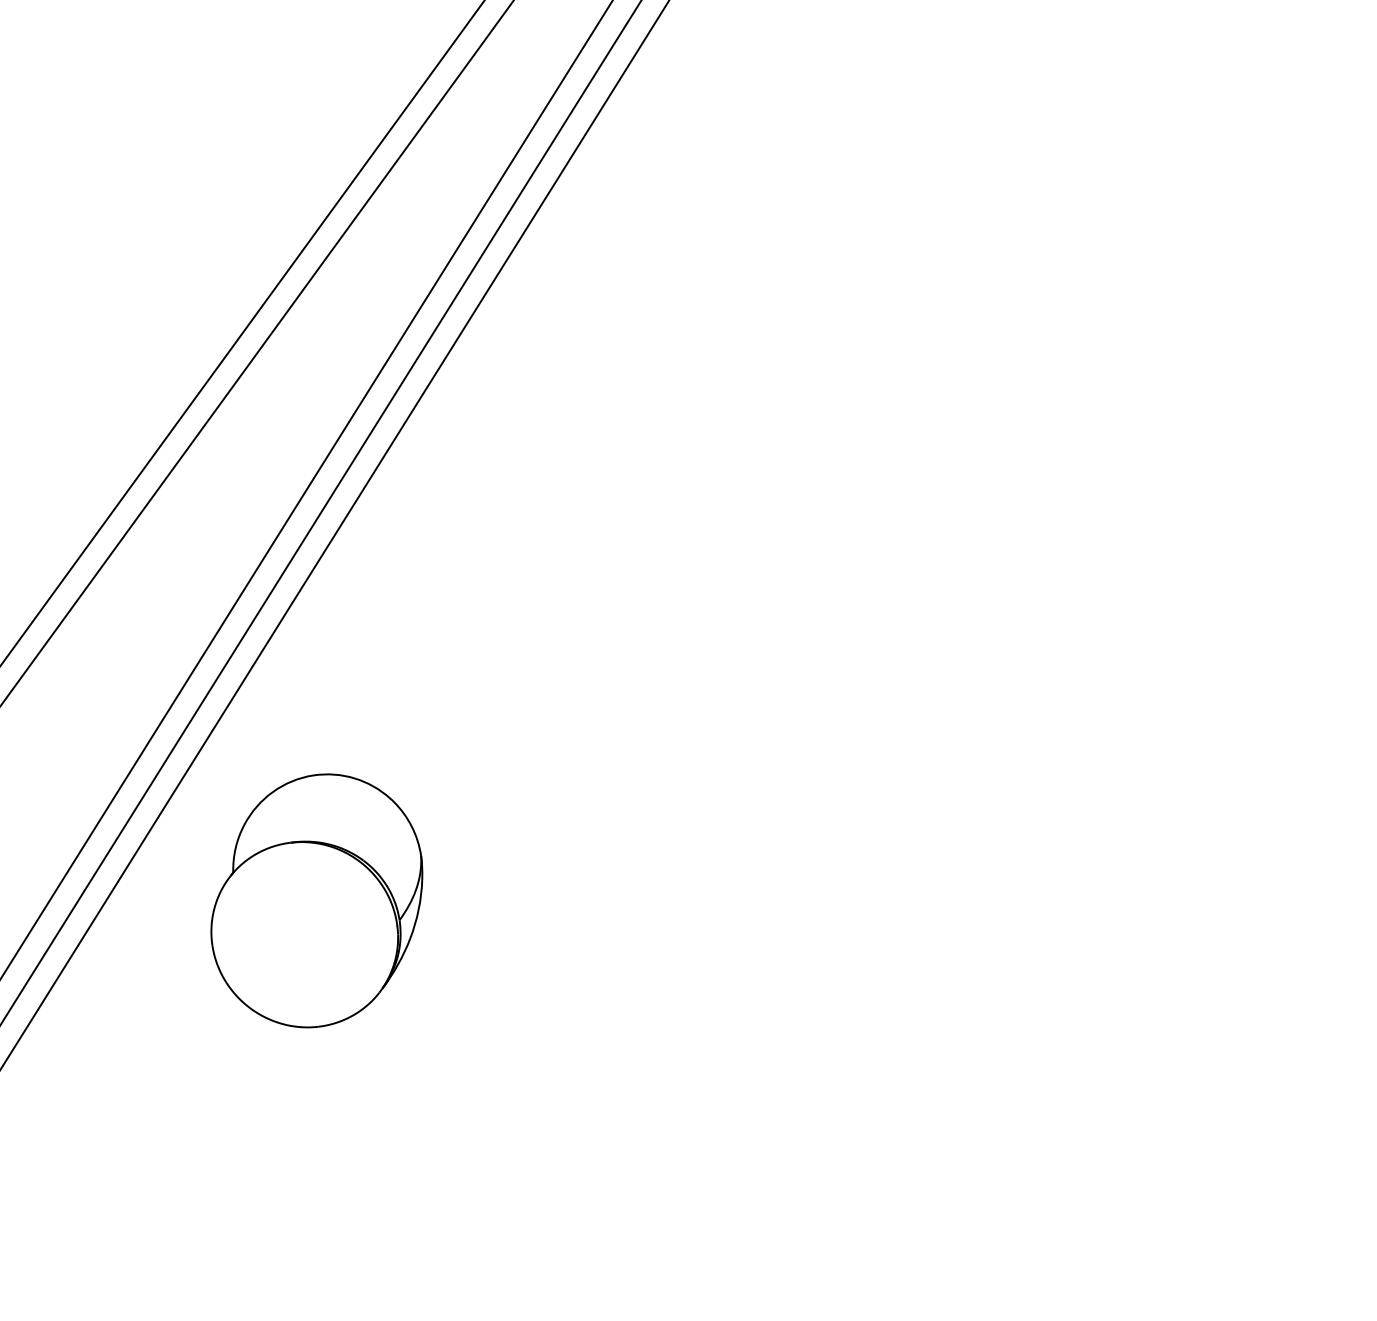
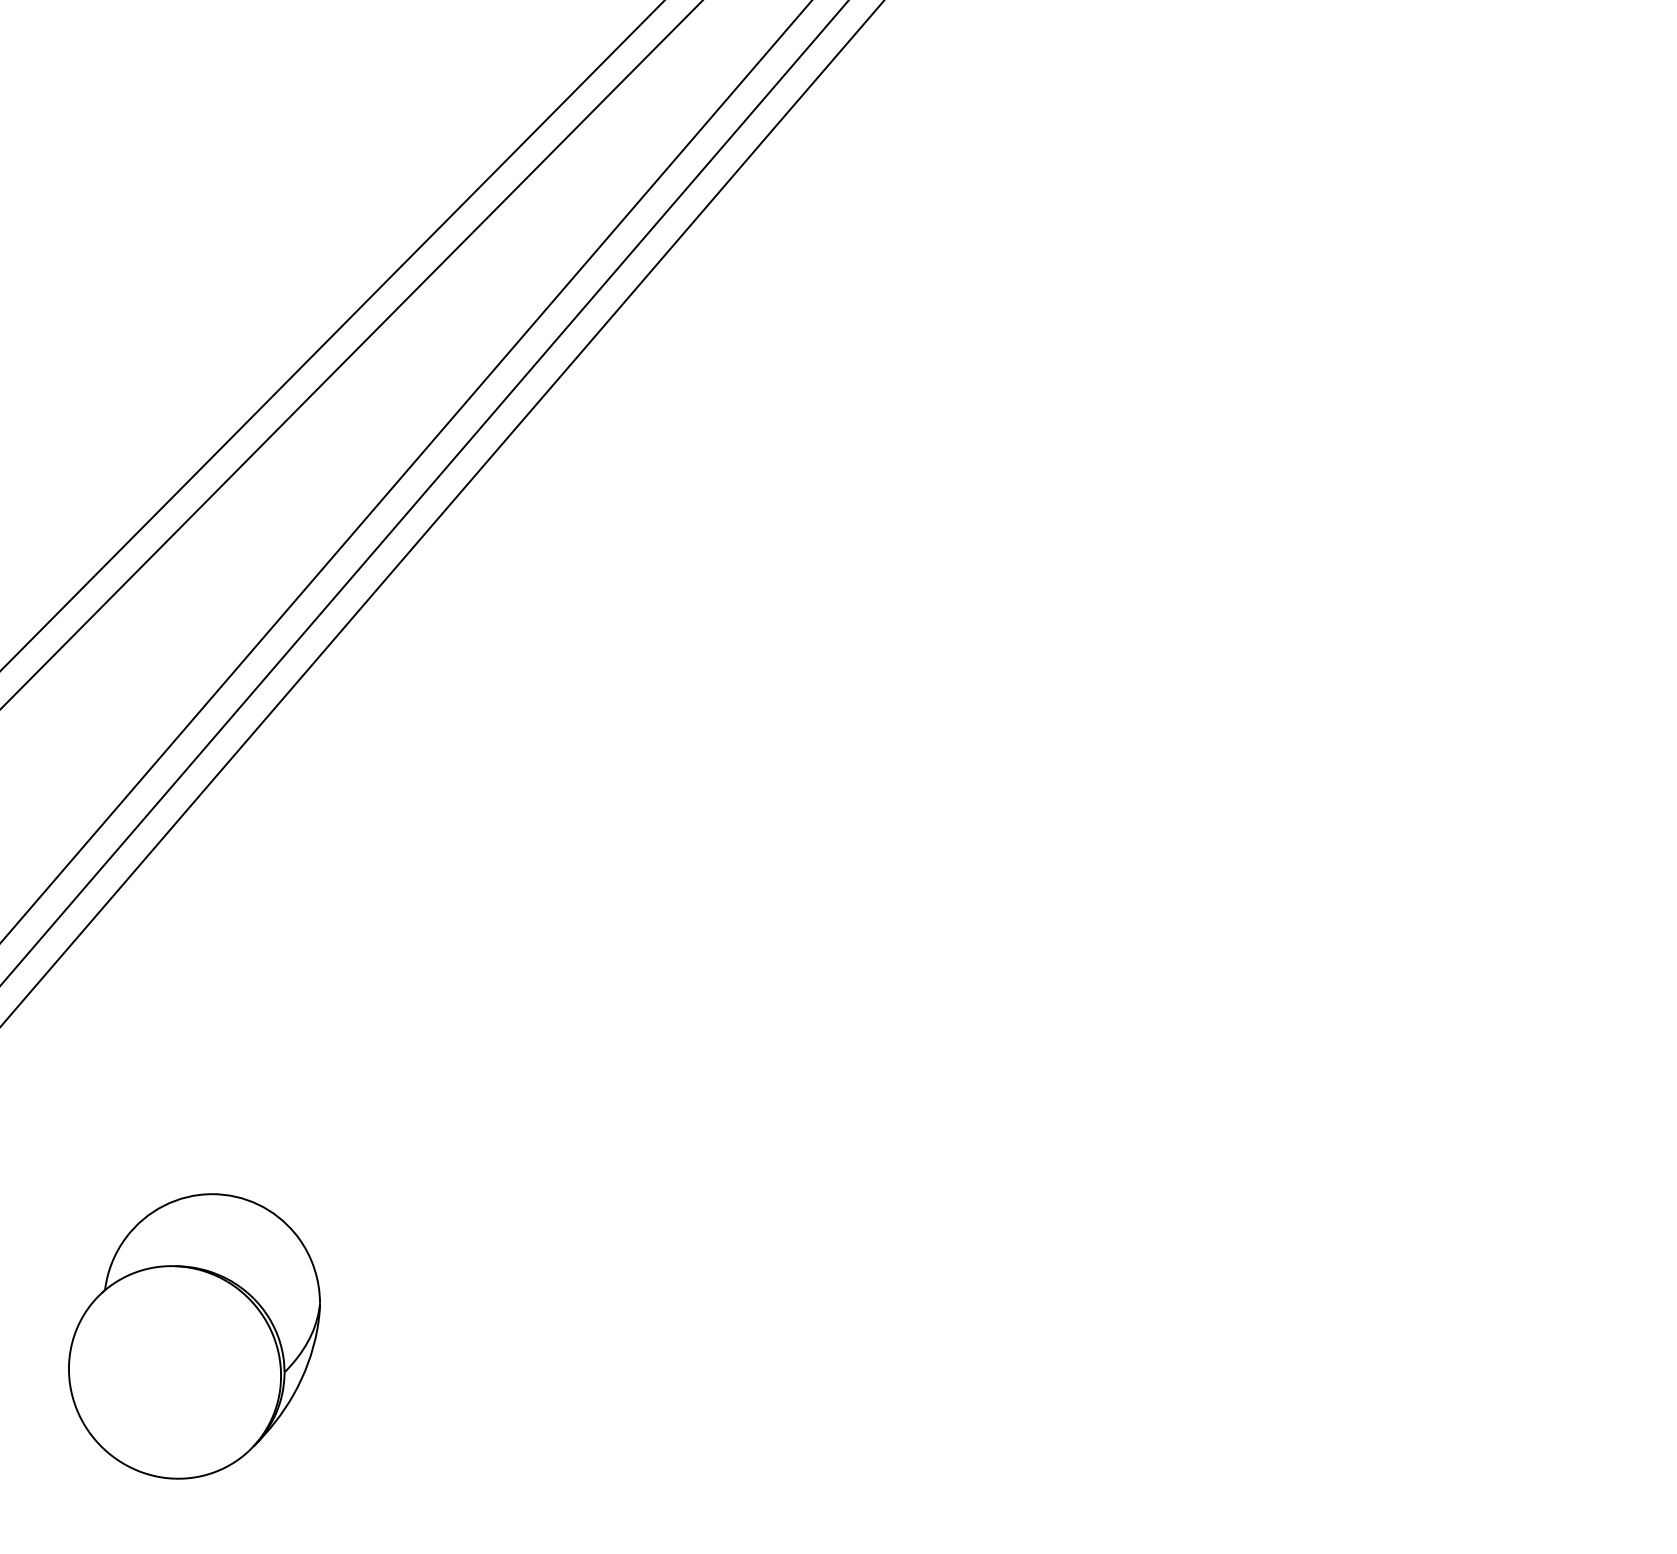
part: (316, 901) -> (194, 1336), moved

